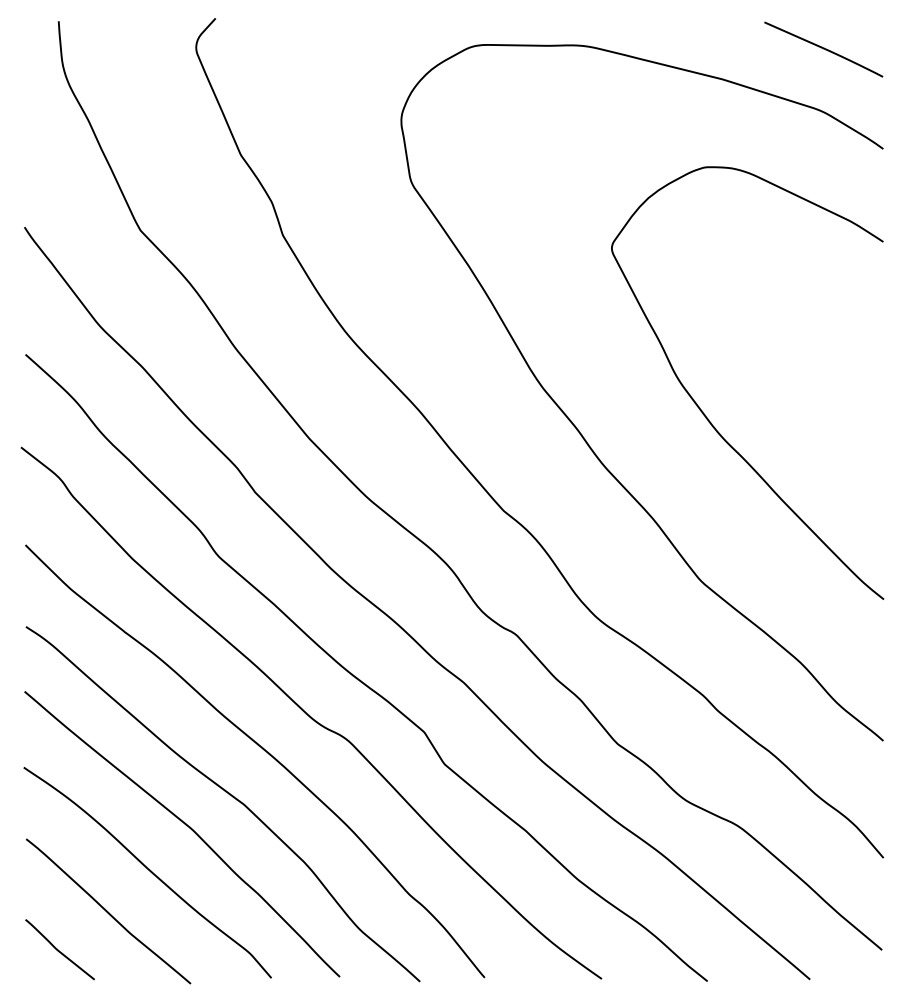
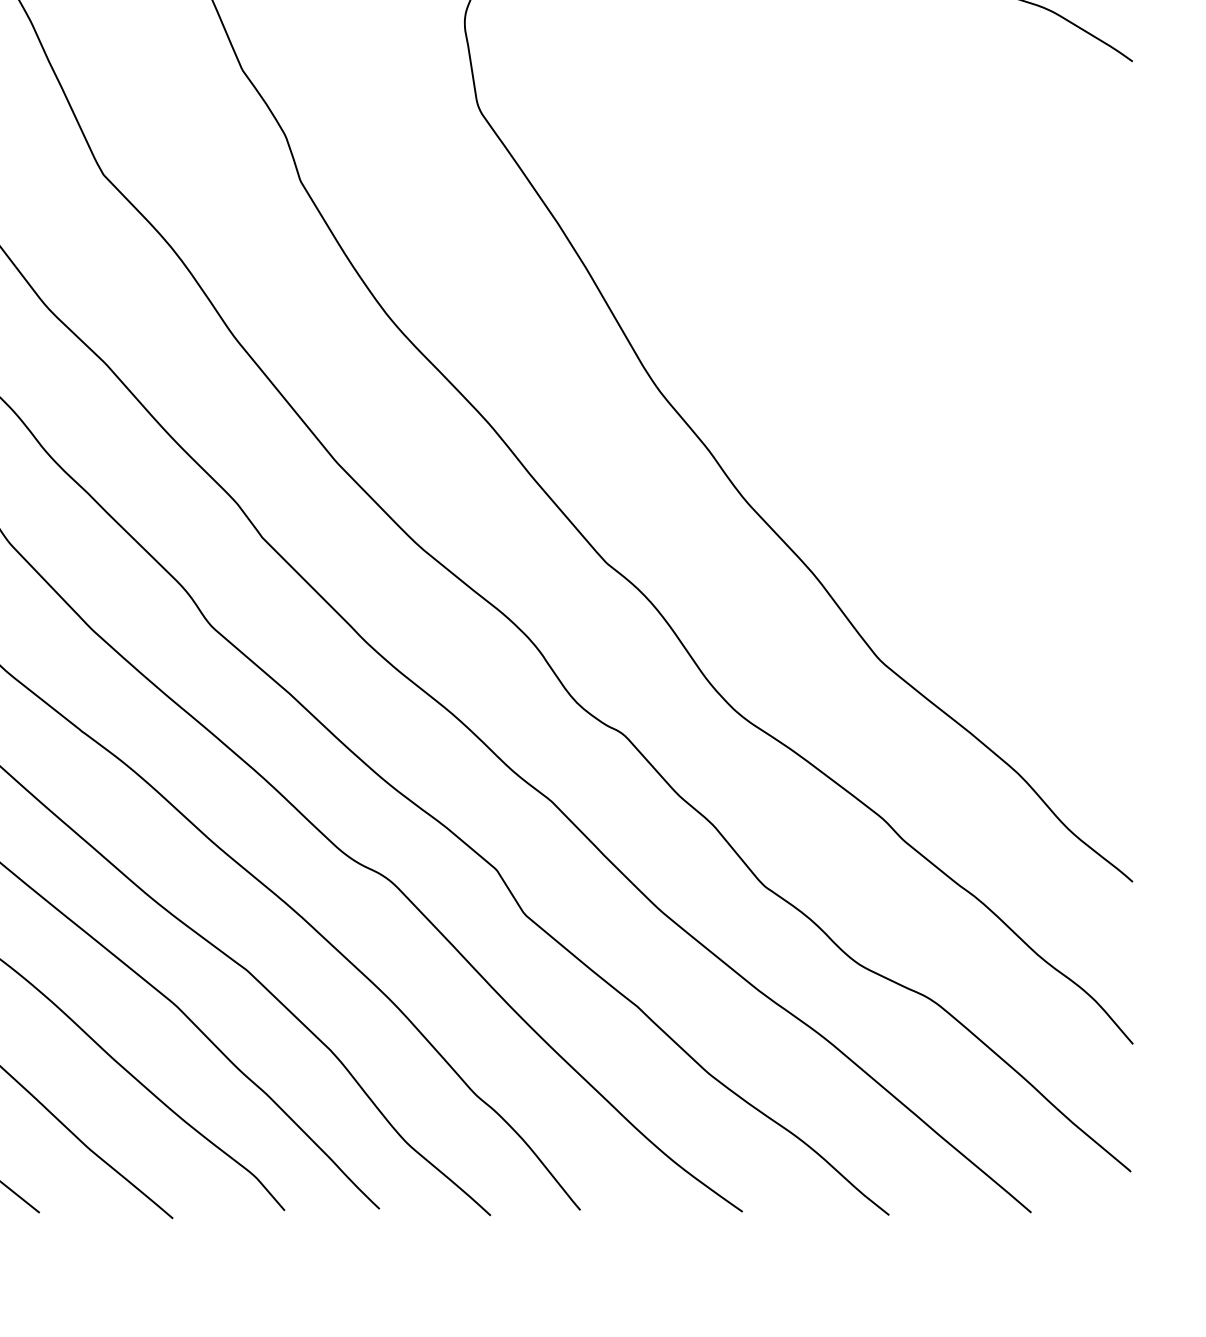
curve: (705, 414) -> (886, 429), removed

